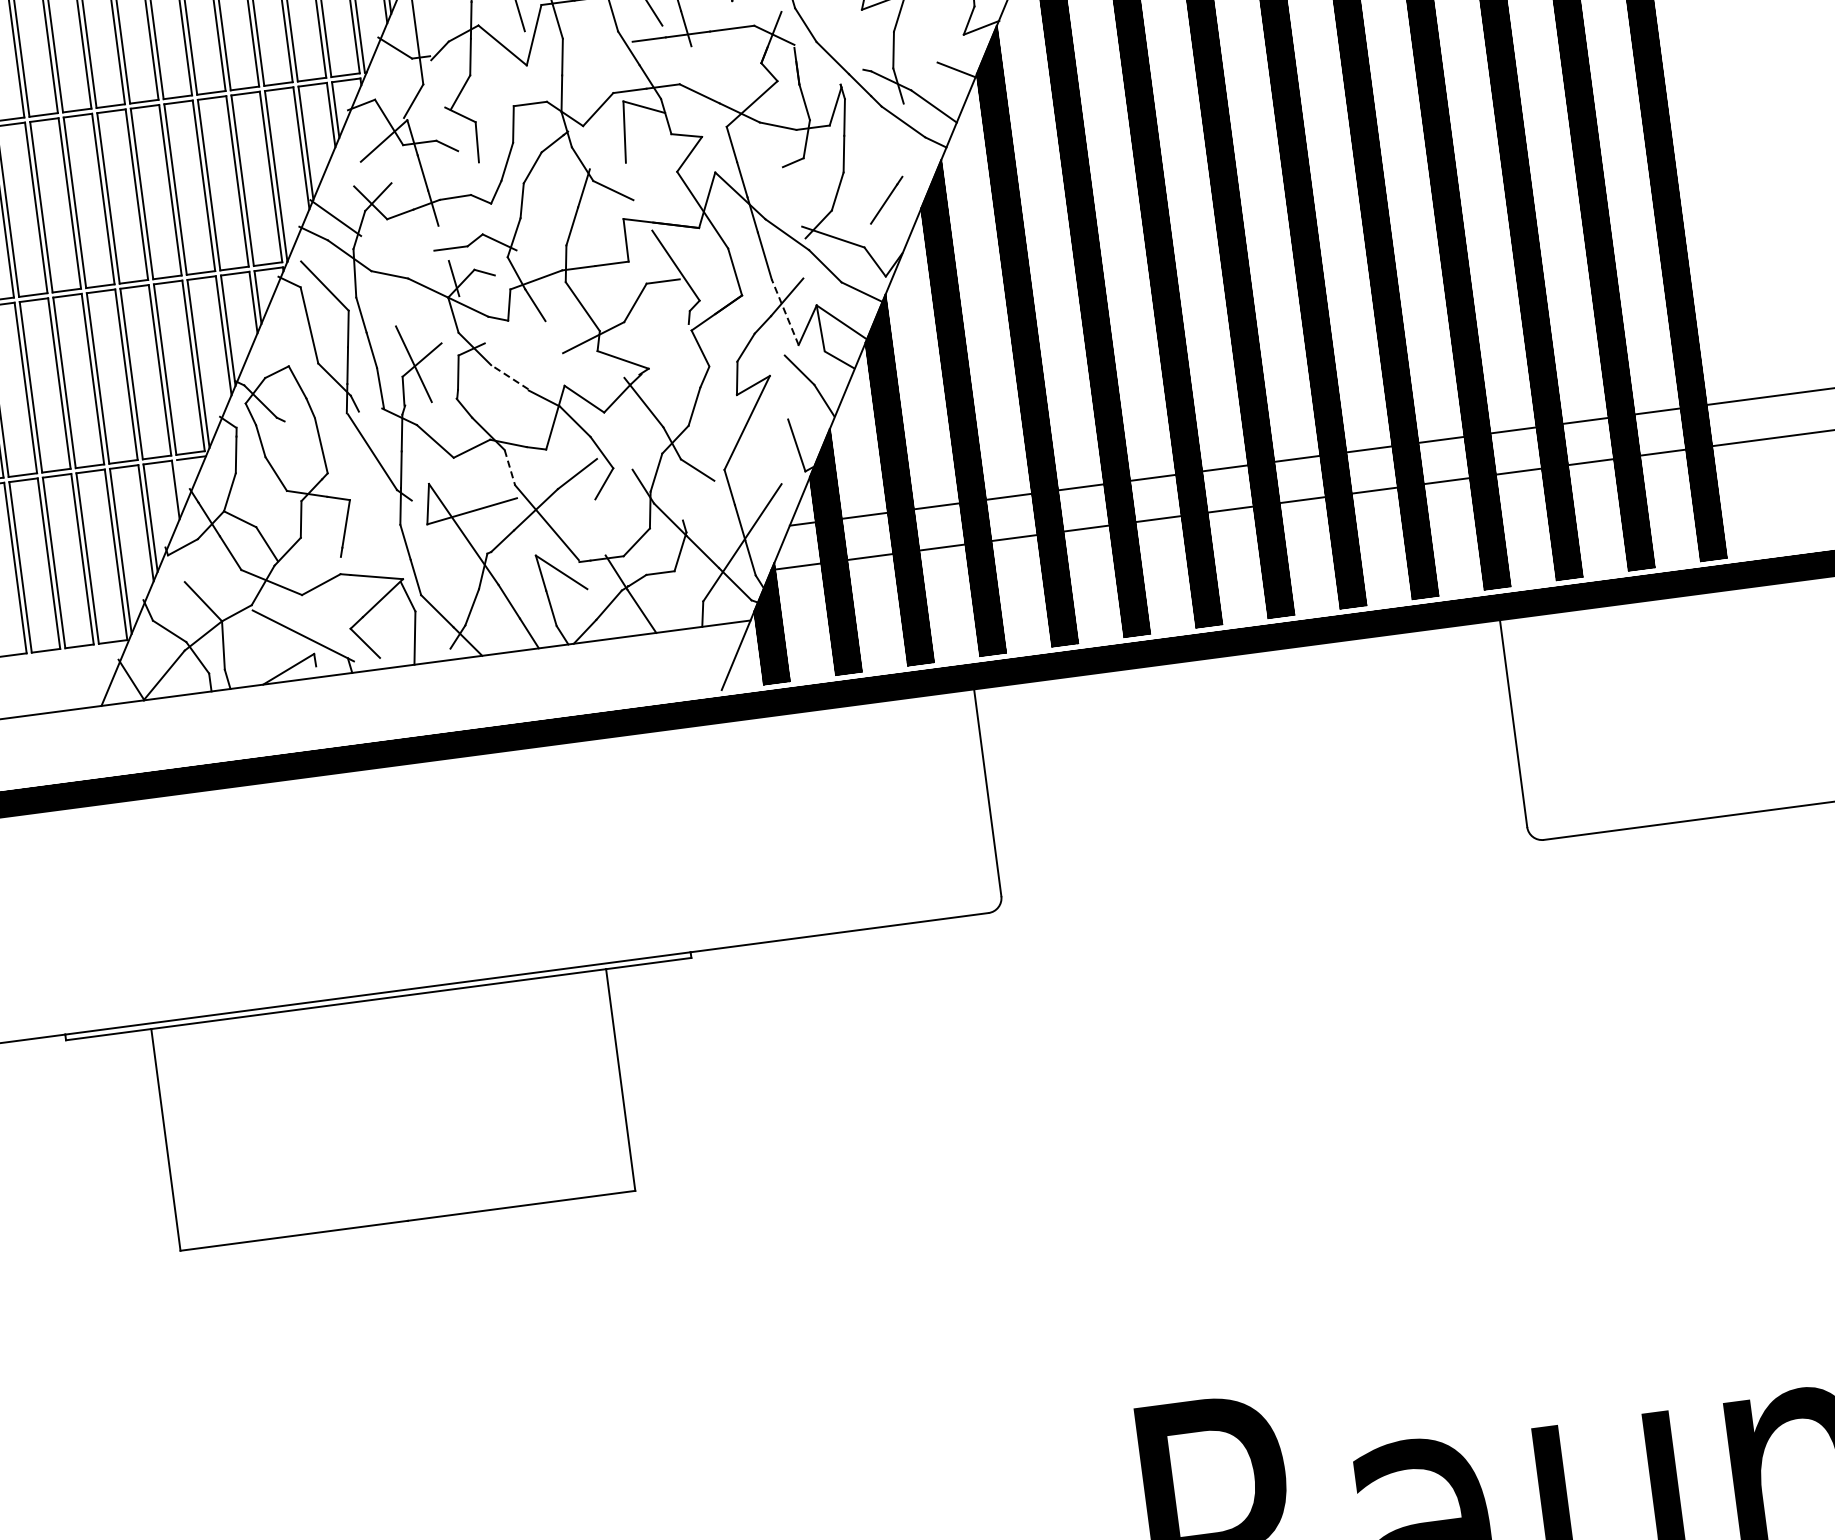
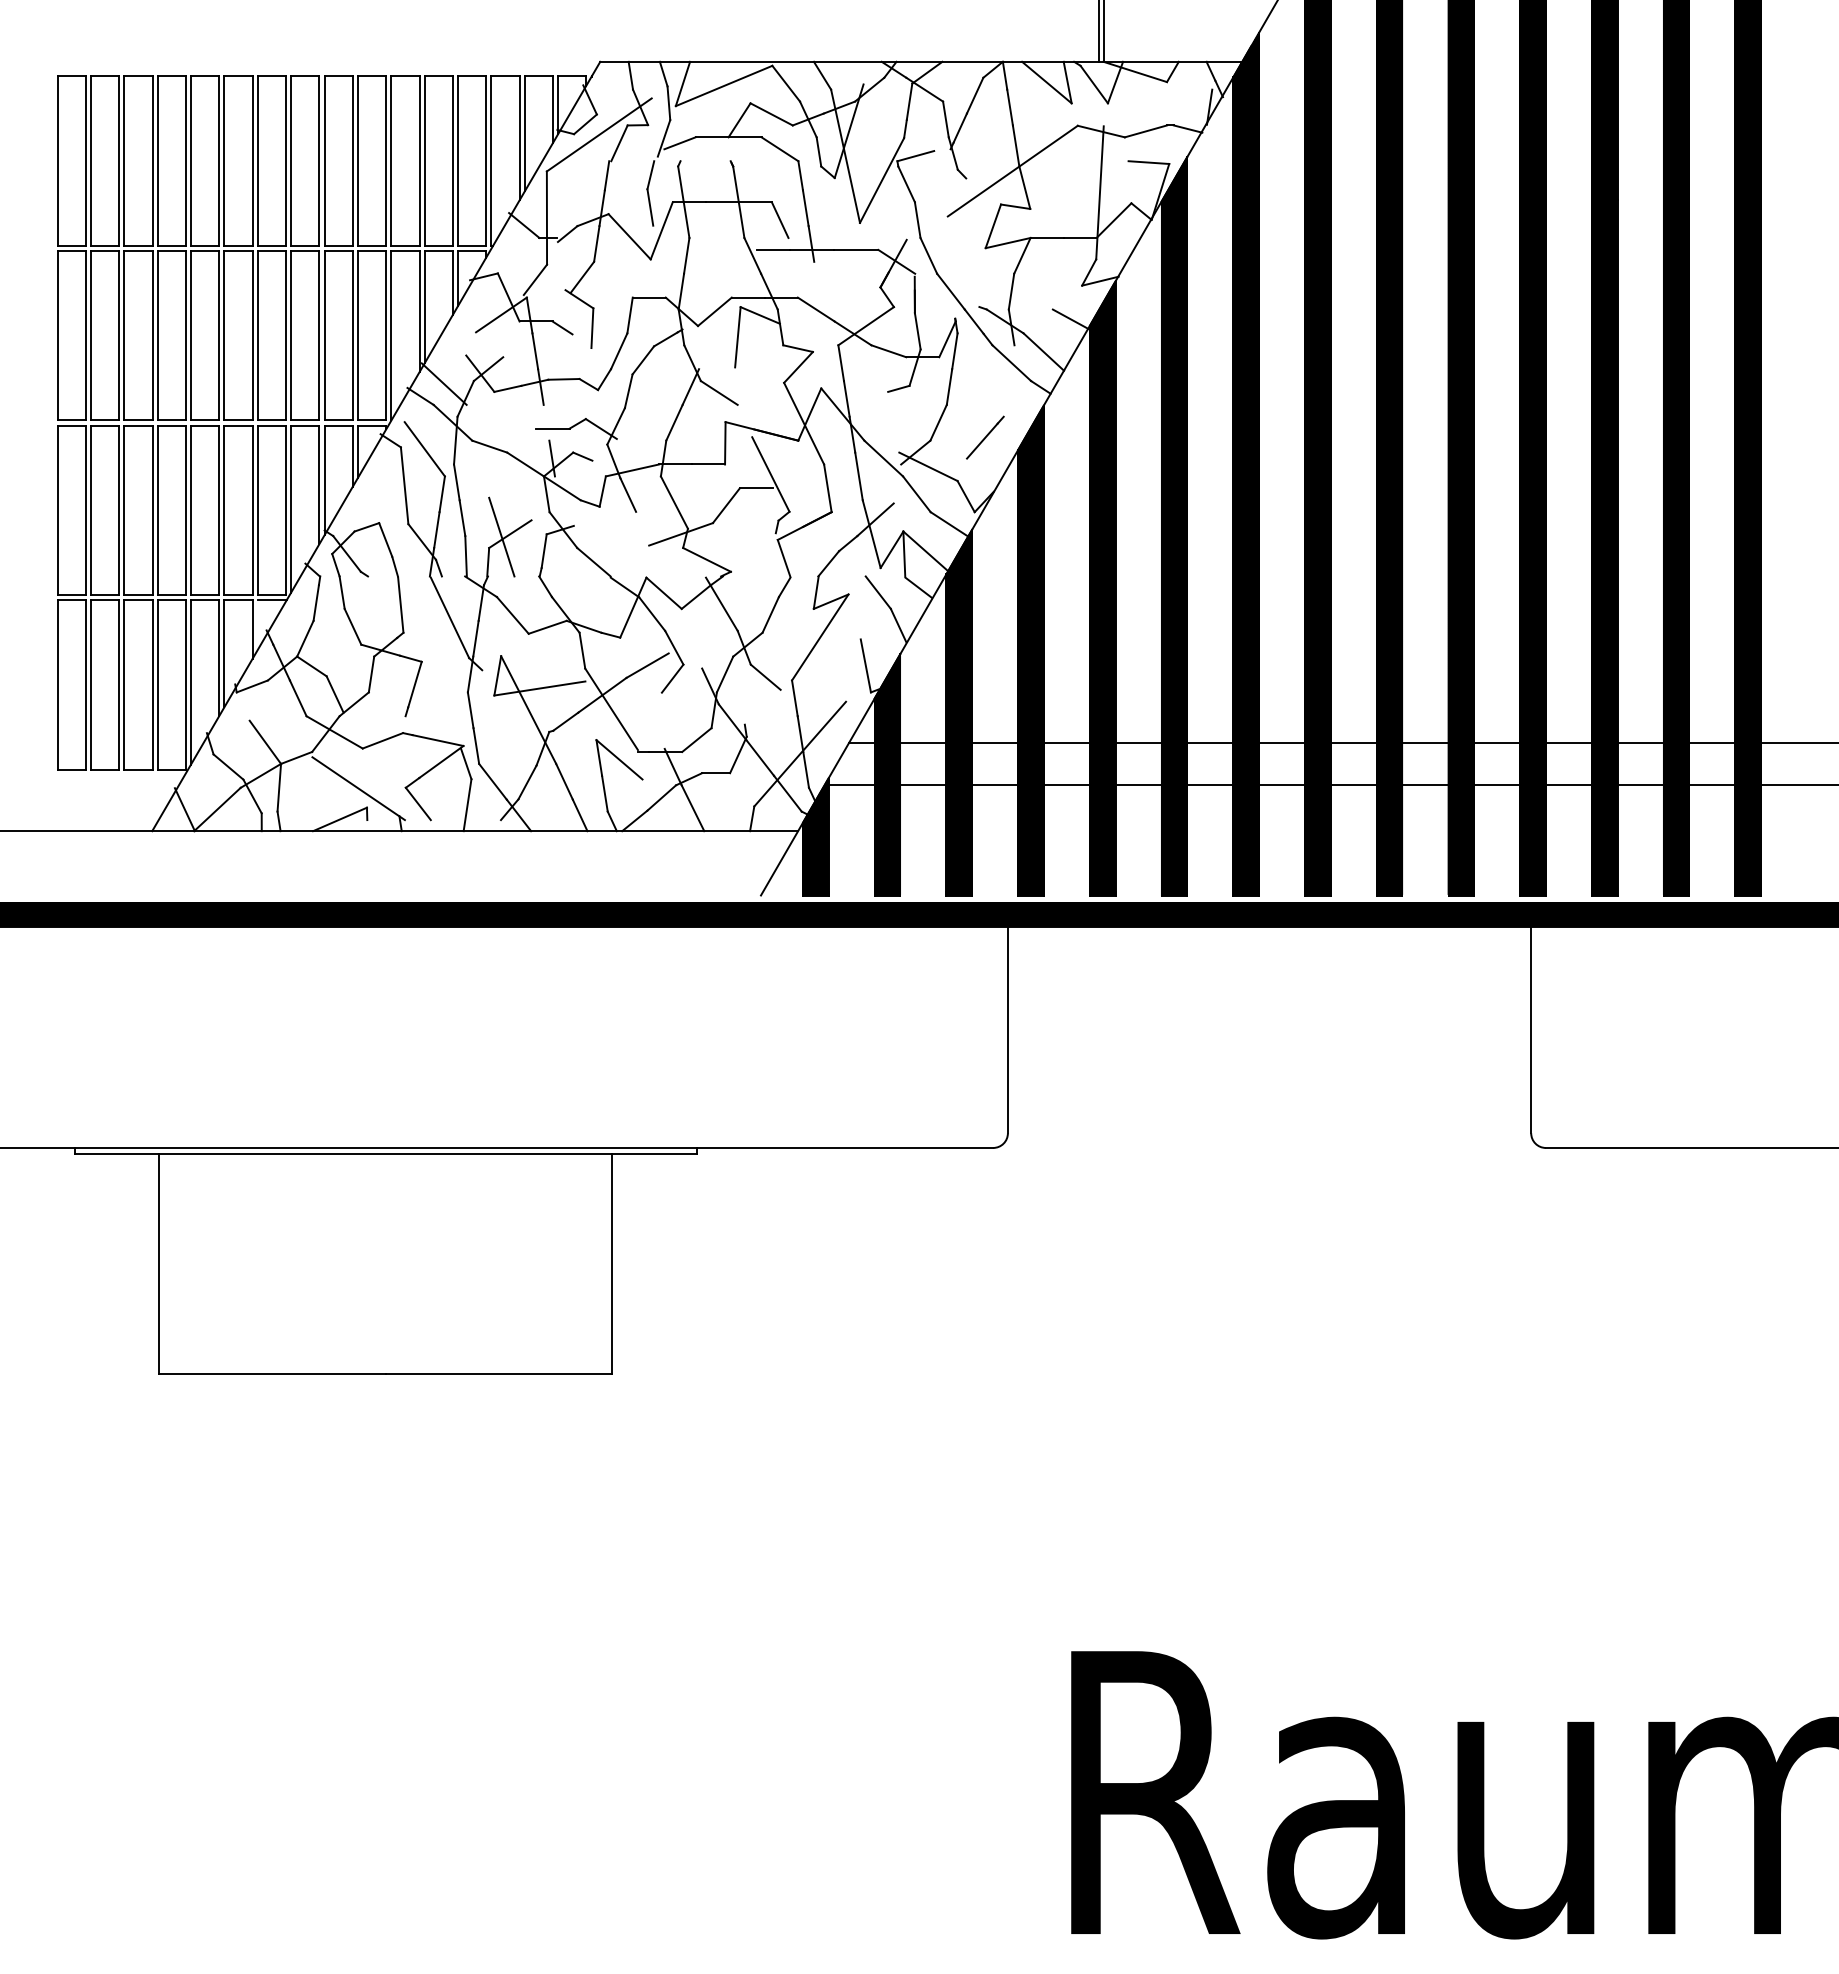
line: (784, 311) -> (871, 533), dashed -> solid
line: (509, 377) -> (593, 562), dashed -> solid
line: (510, 468) -> (582, 651), dashed -> solid

